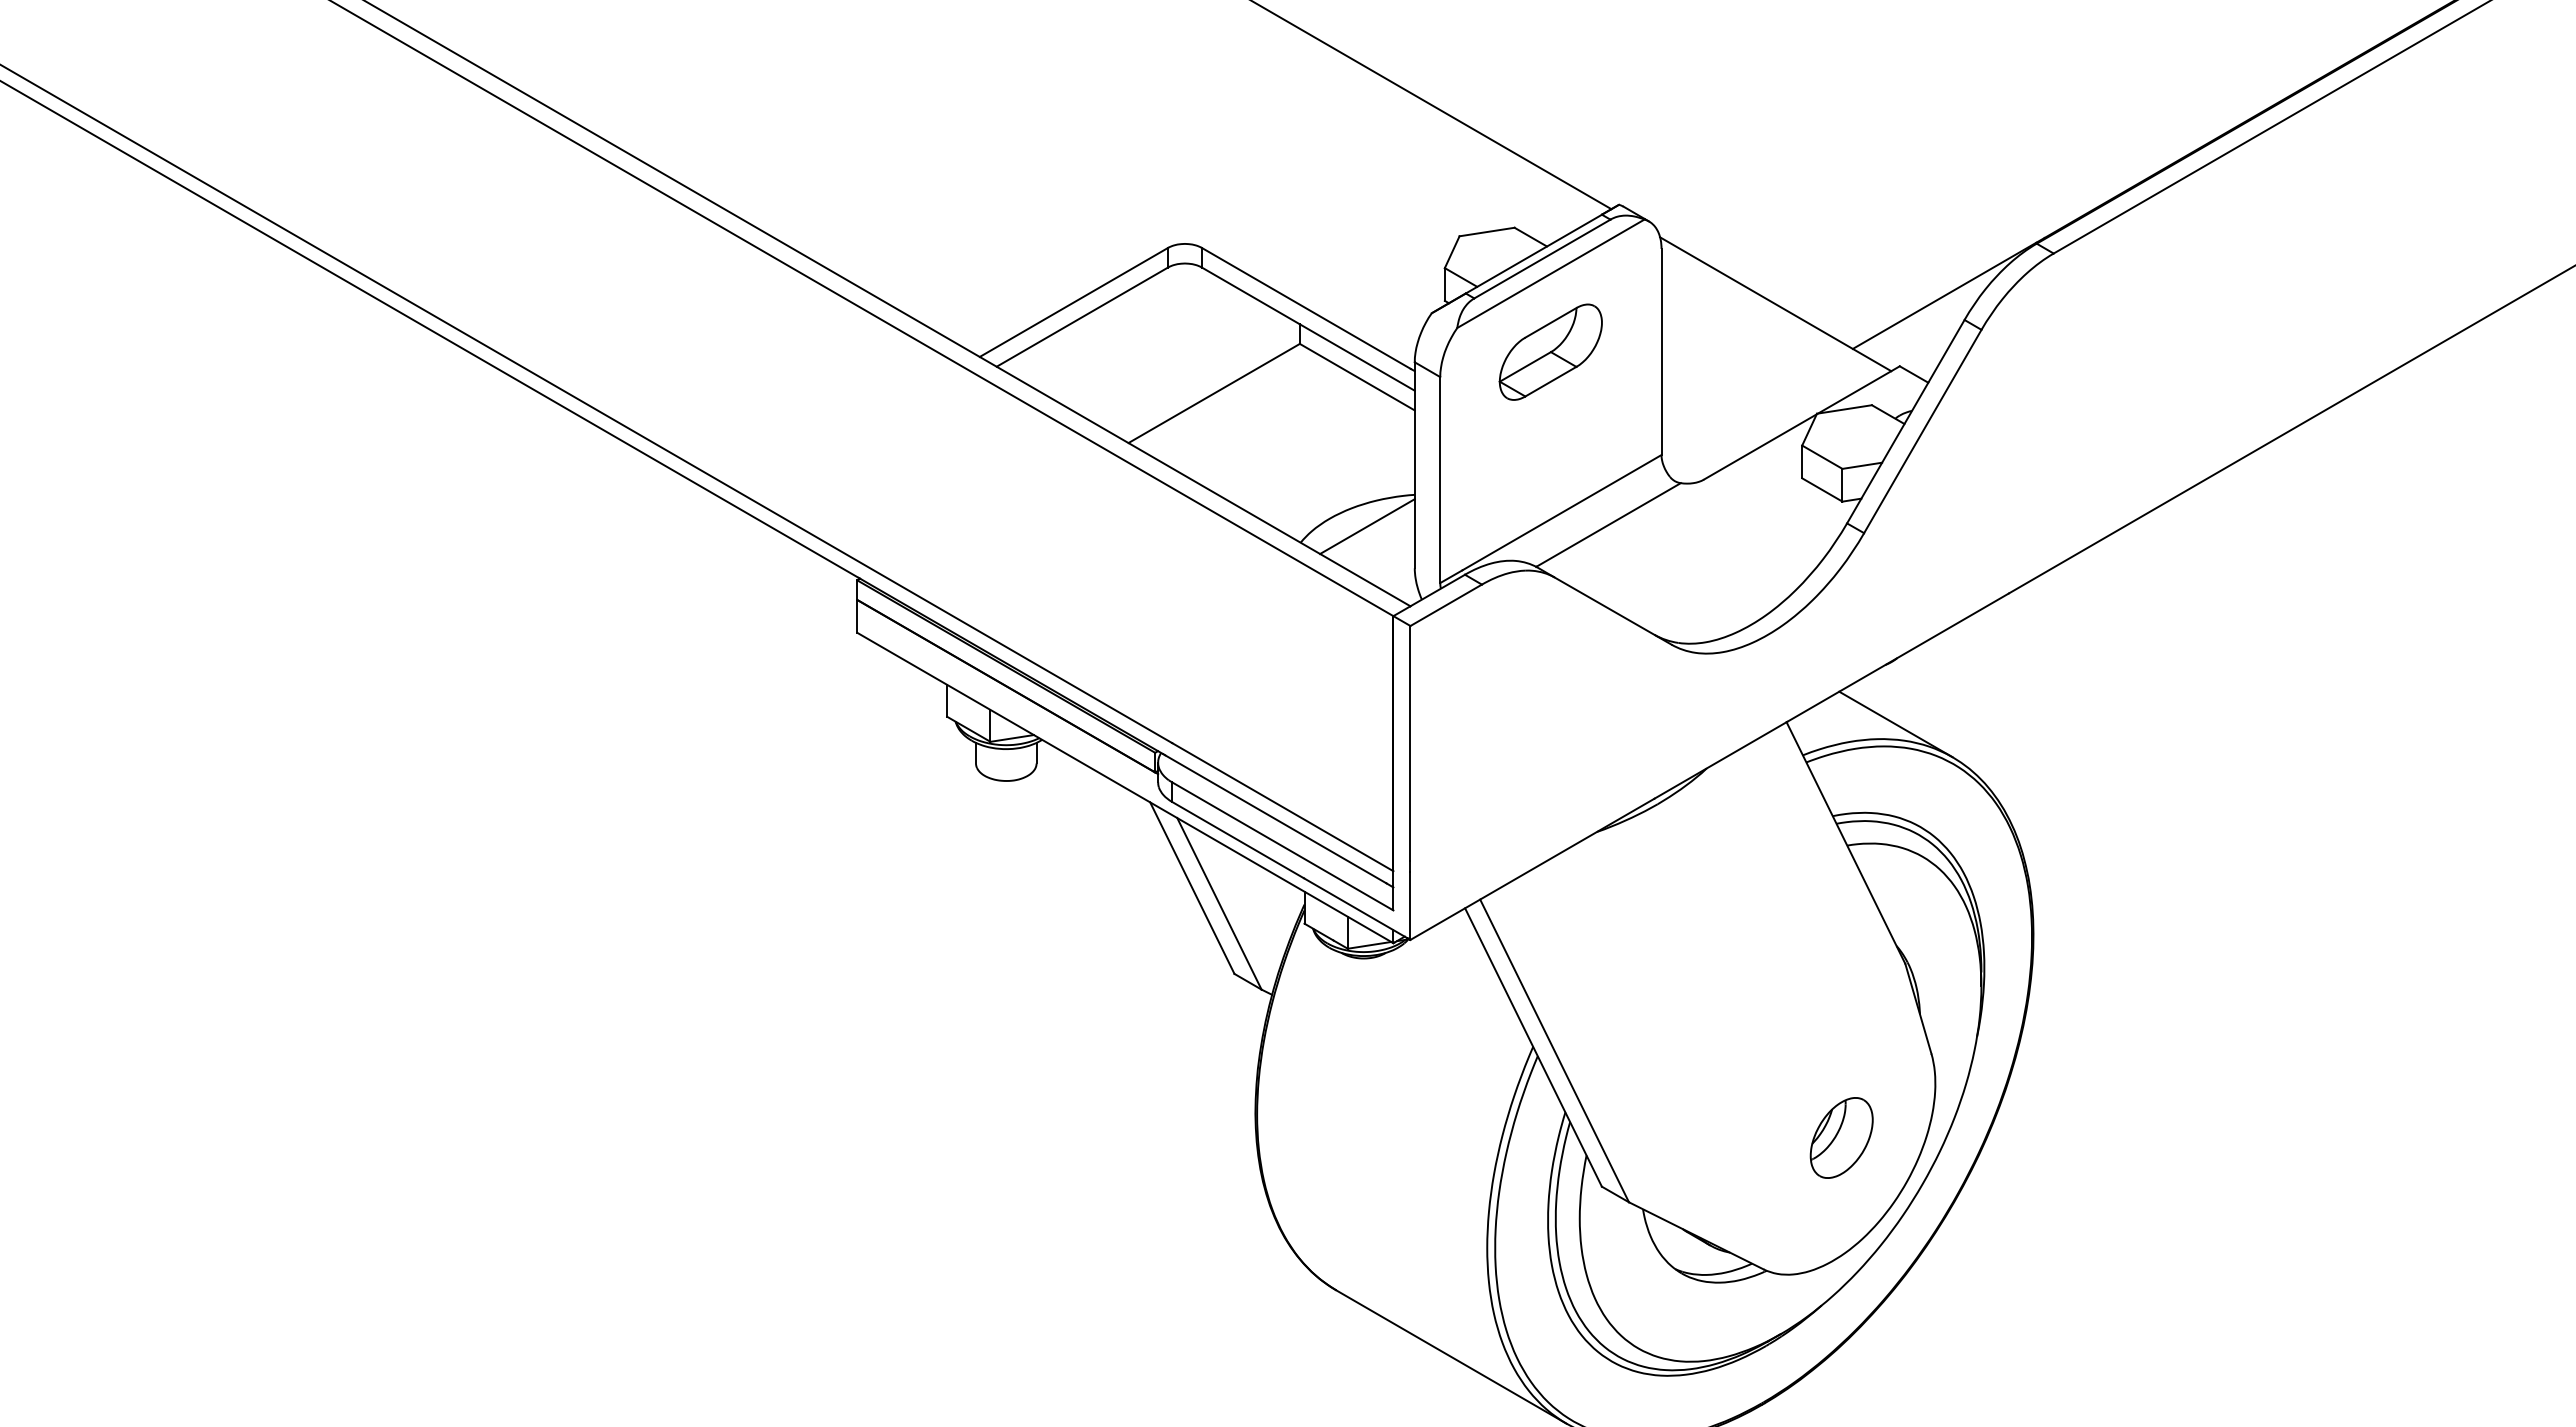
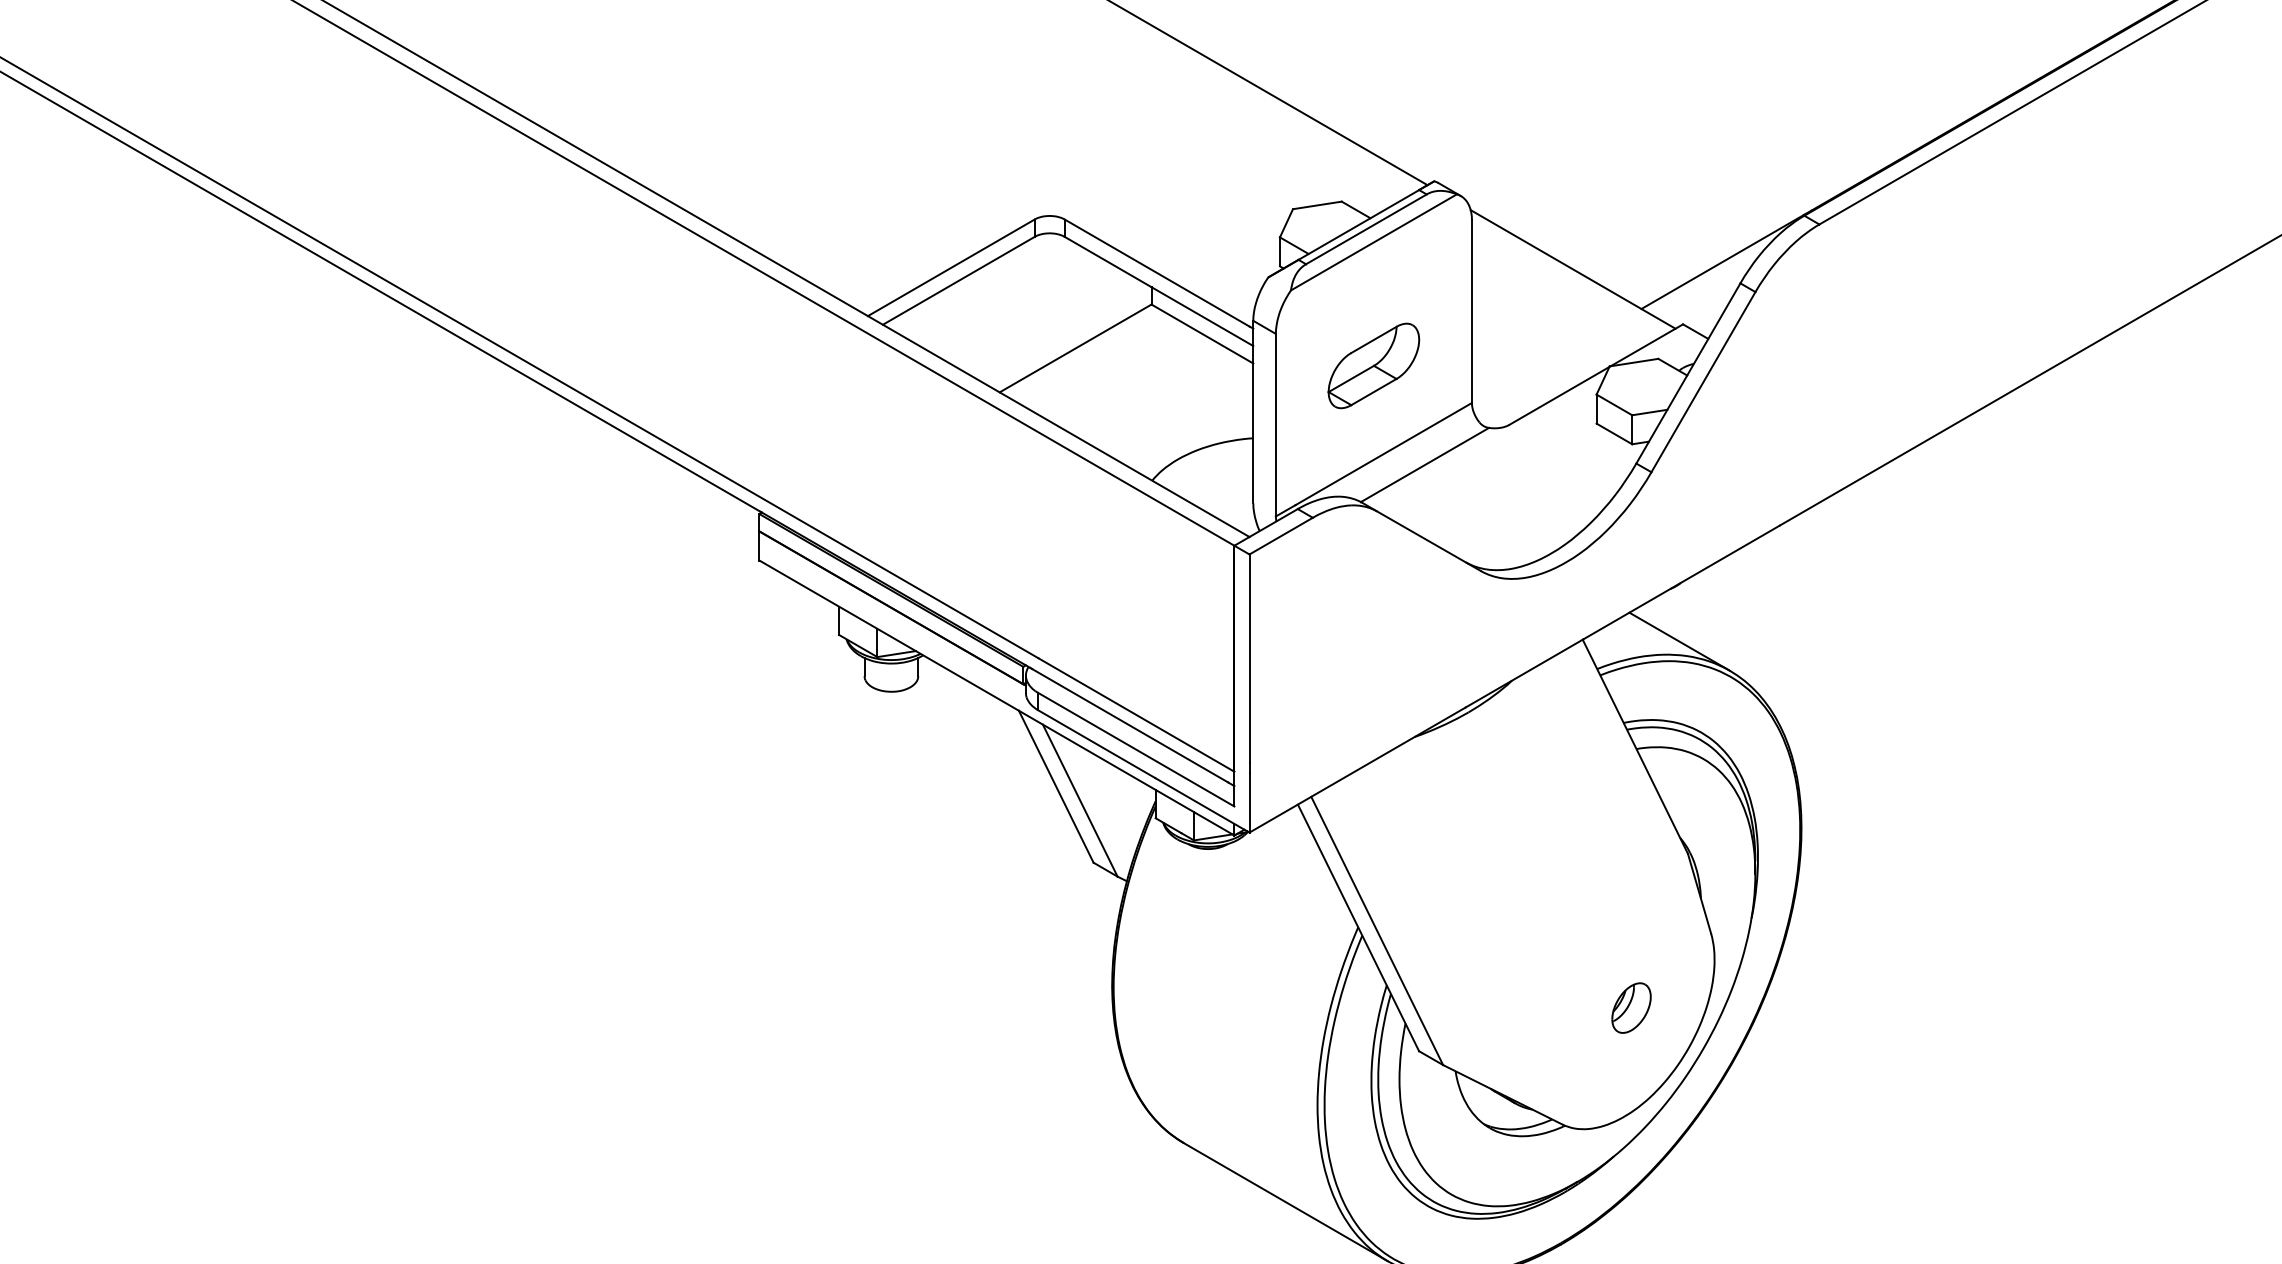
part: (1550, 351) -> (1373, 365), moved
line: (1367, 526) -> (1211, 466), removed
part: (1841, 1137) -> (1631, 1007), size x0.7

